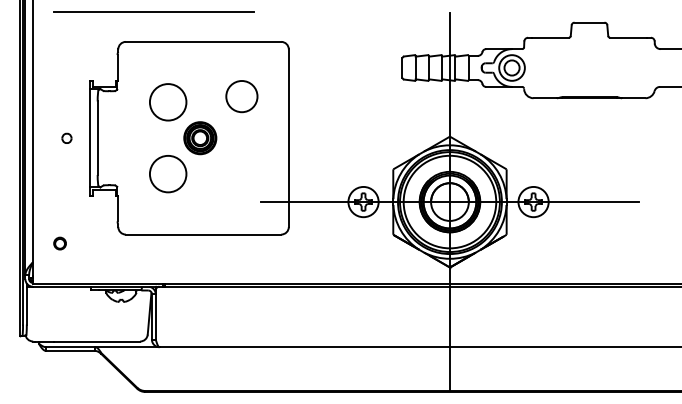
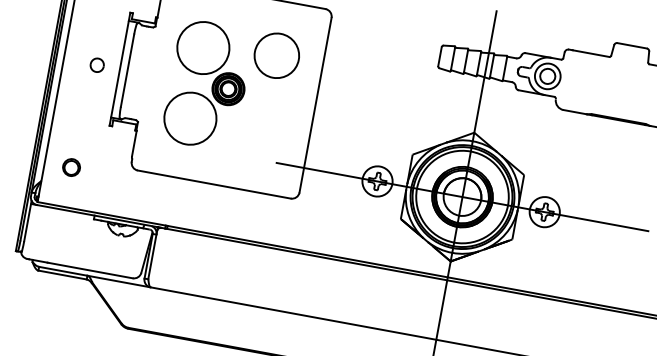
circle: (241, 96) -> (276, 55), size x1.43
circle: (168, 102) -> (203, 48), size x1.43
part: (66, 138) -> (96, 65), size x1.43
circle: (168, 174) -> (190, 119), size x1.43
part: (59, 243) -> (70, 167), size x1.43

